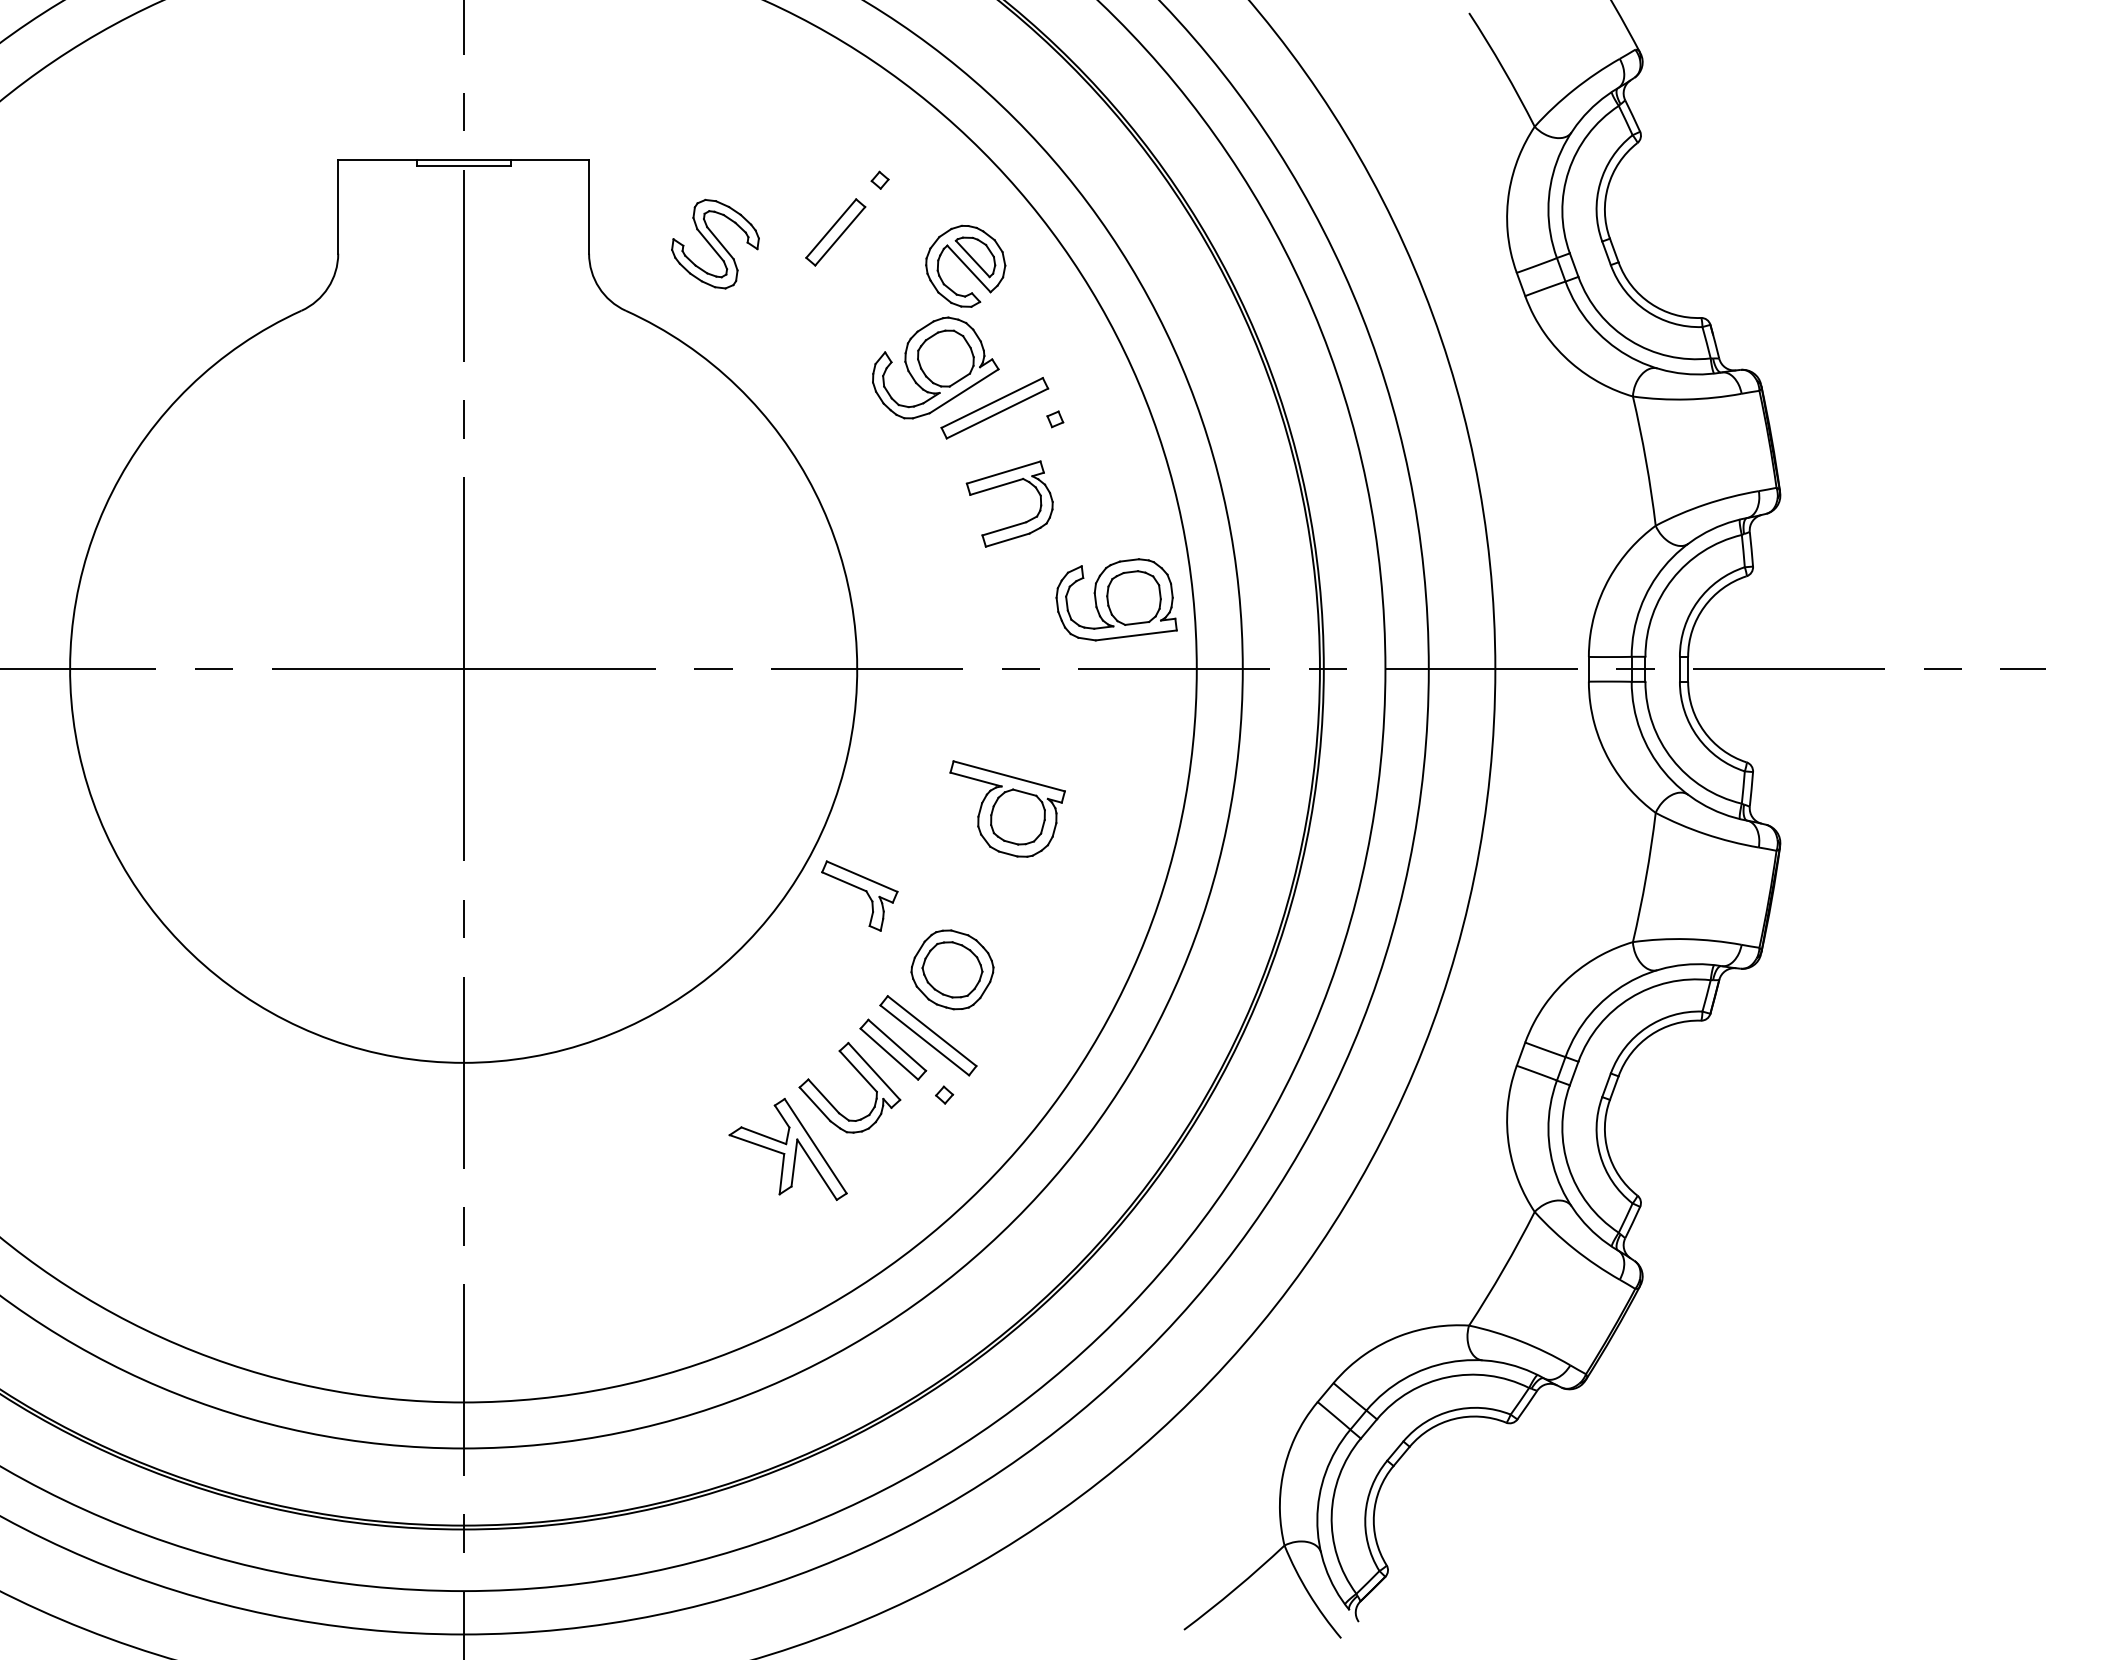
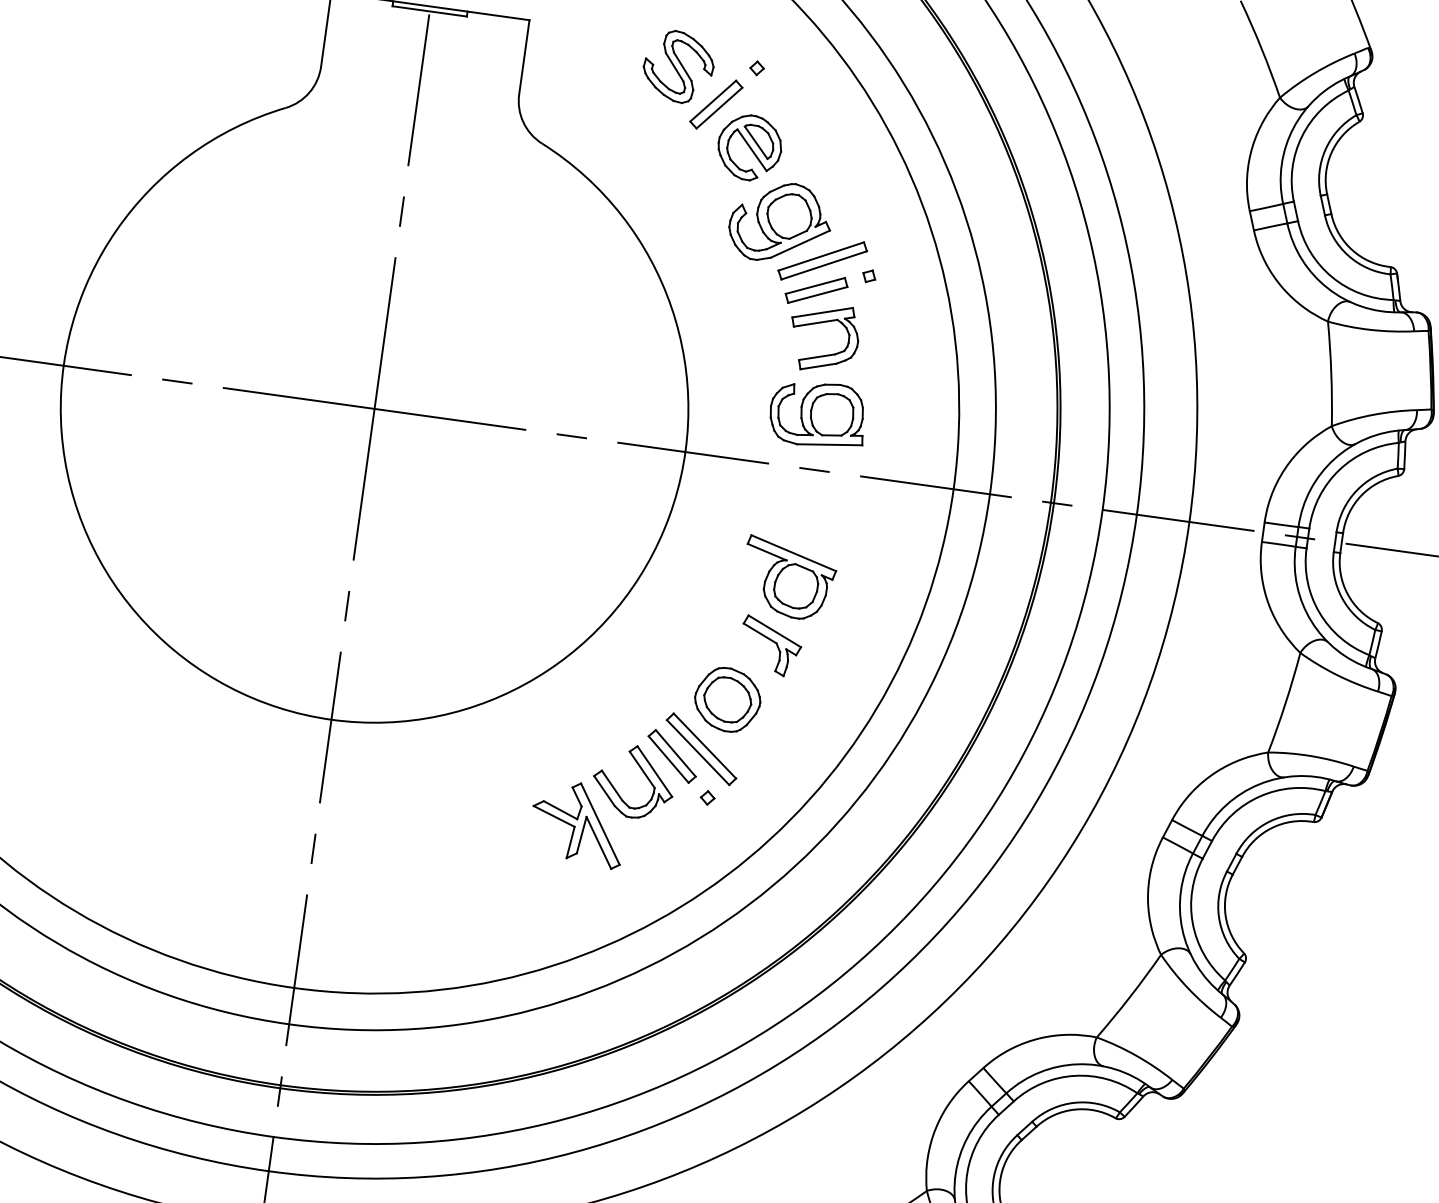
part: (715, 243) -> (678, 66), moved
part: (965, 265) -> (749, 147), moved
part: (992, 445) -> (816, 290), added
part: (1116, 599) -> (818, 414), moved
part: (859, 895) -> (770, 645), moved

